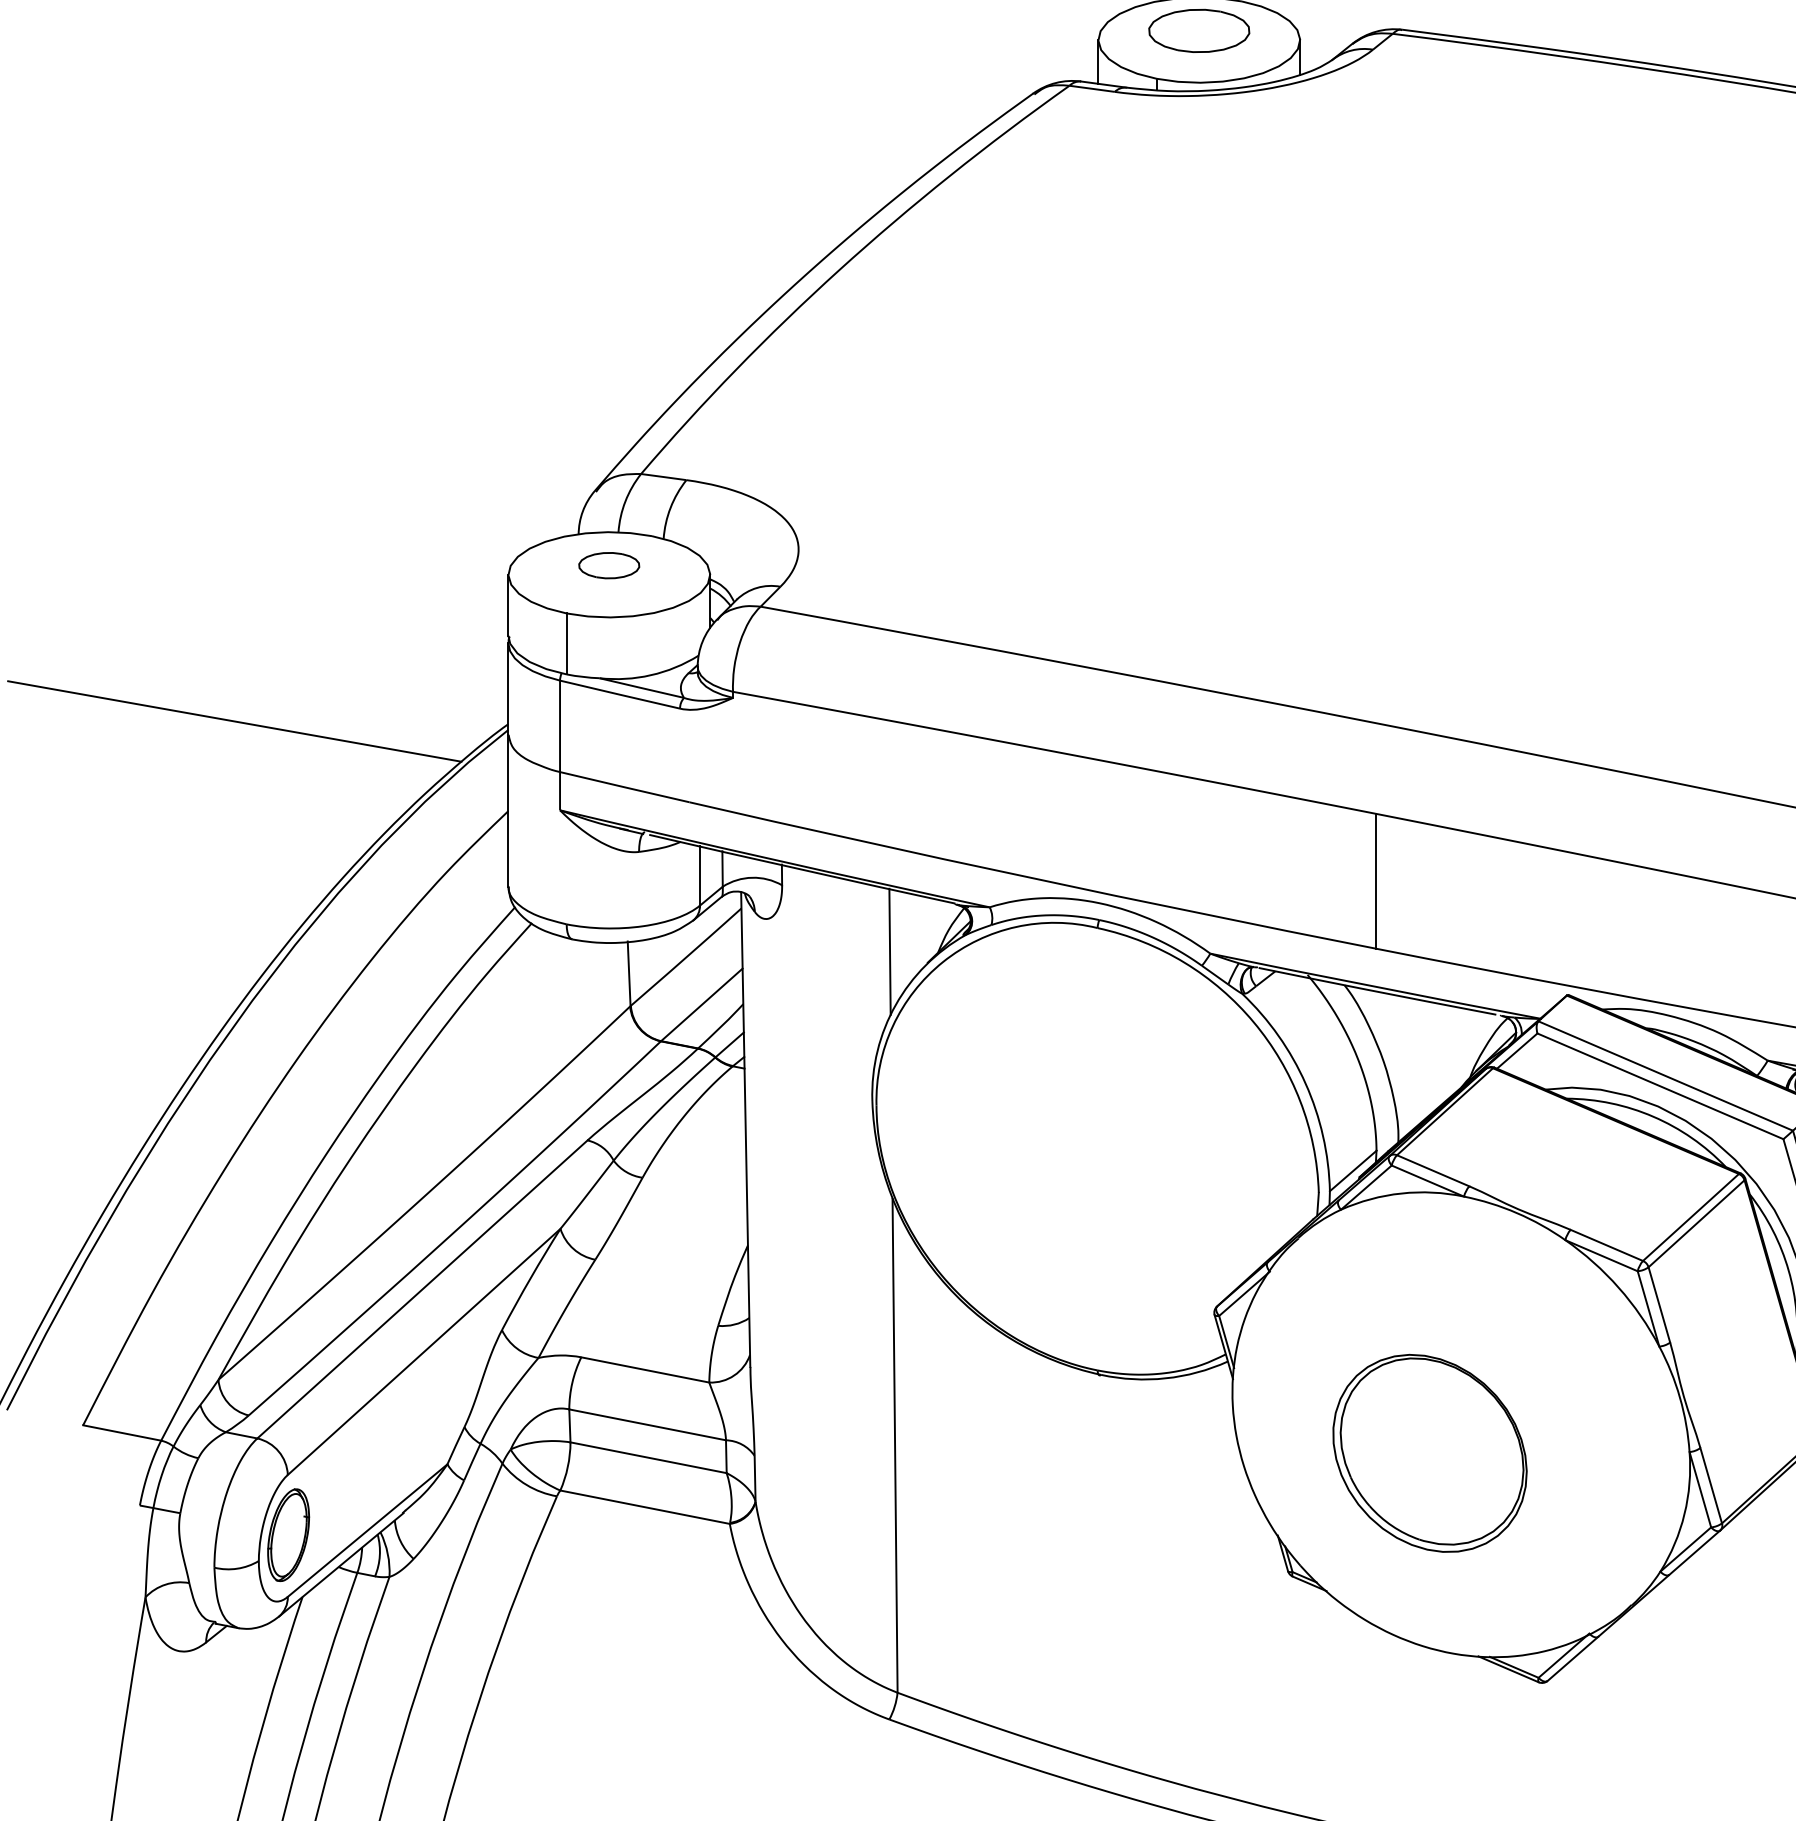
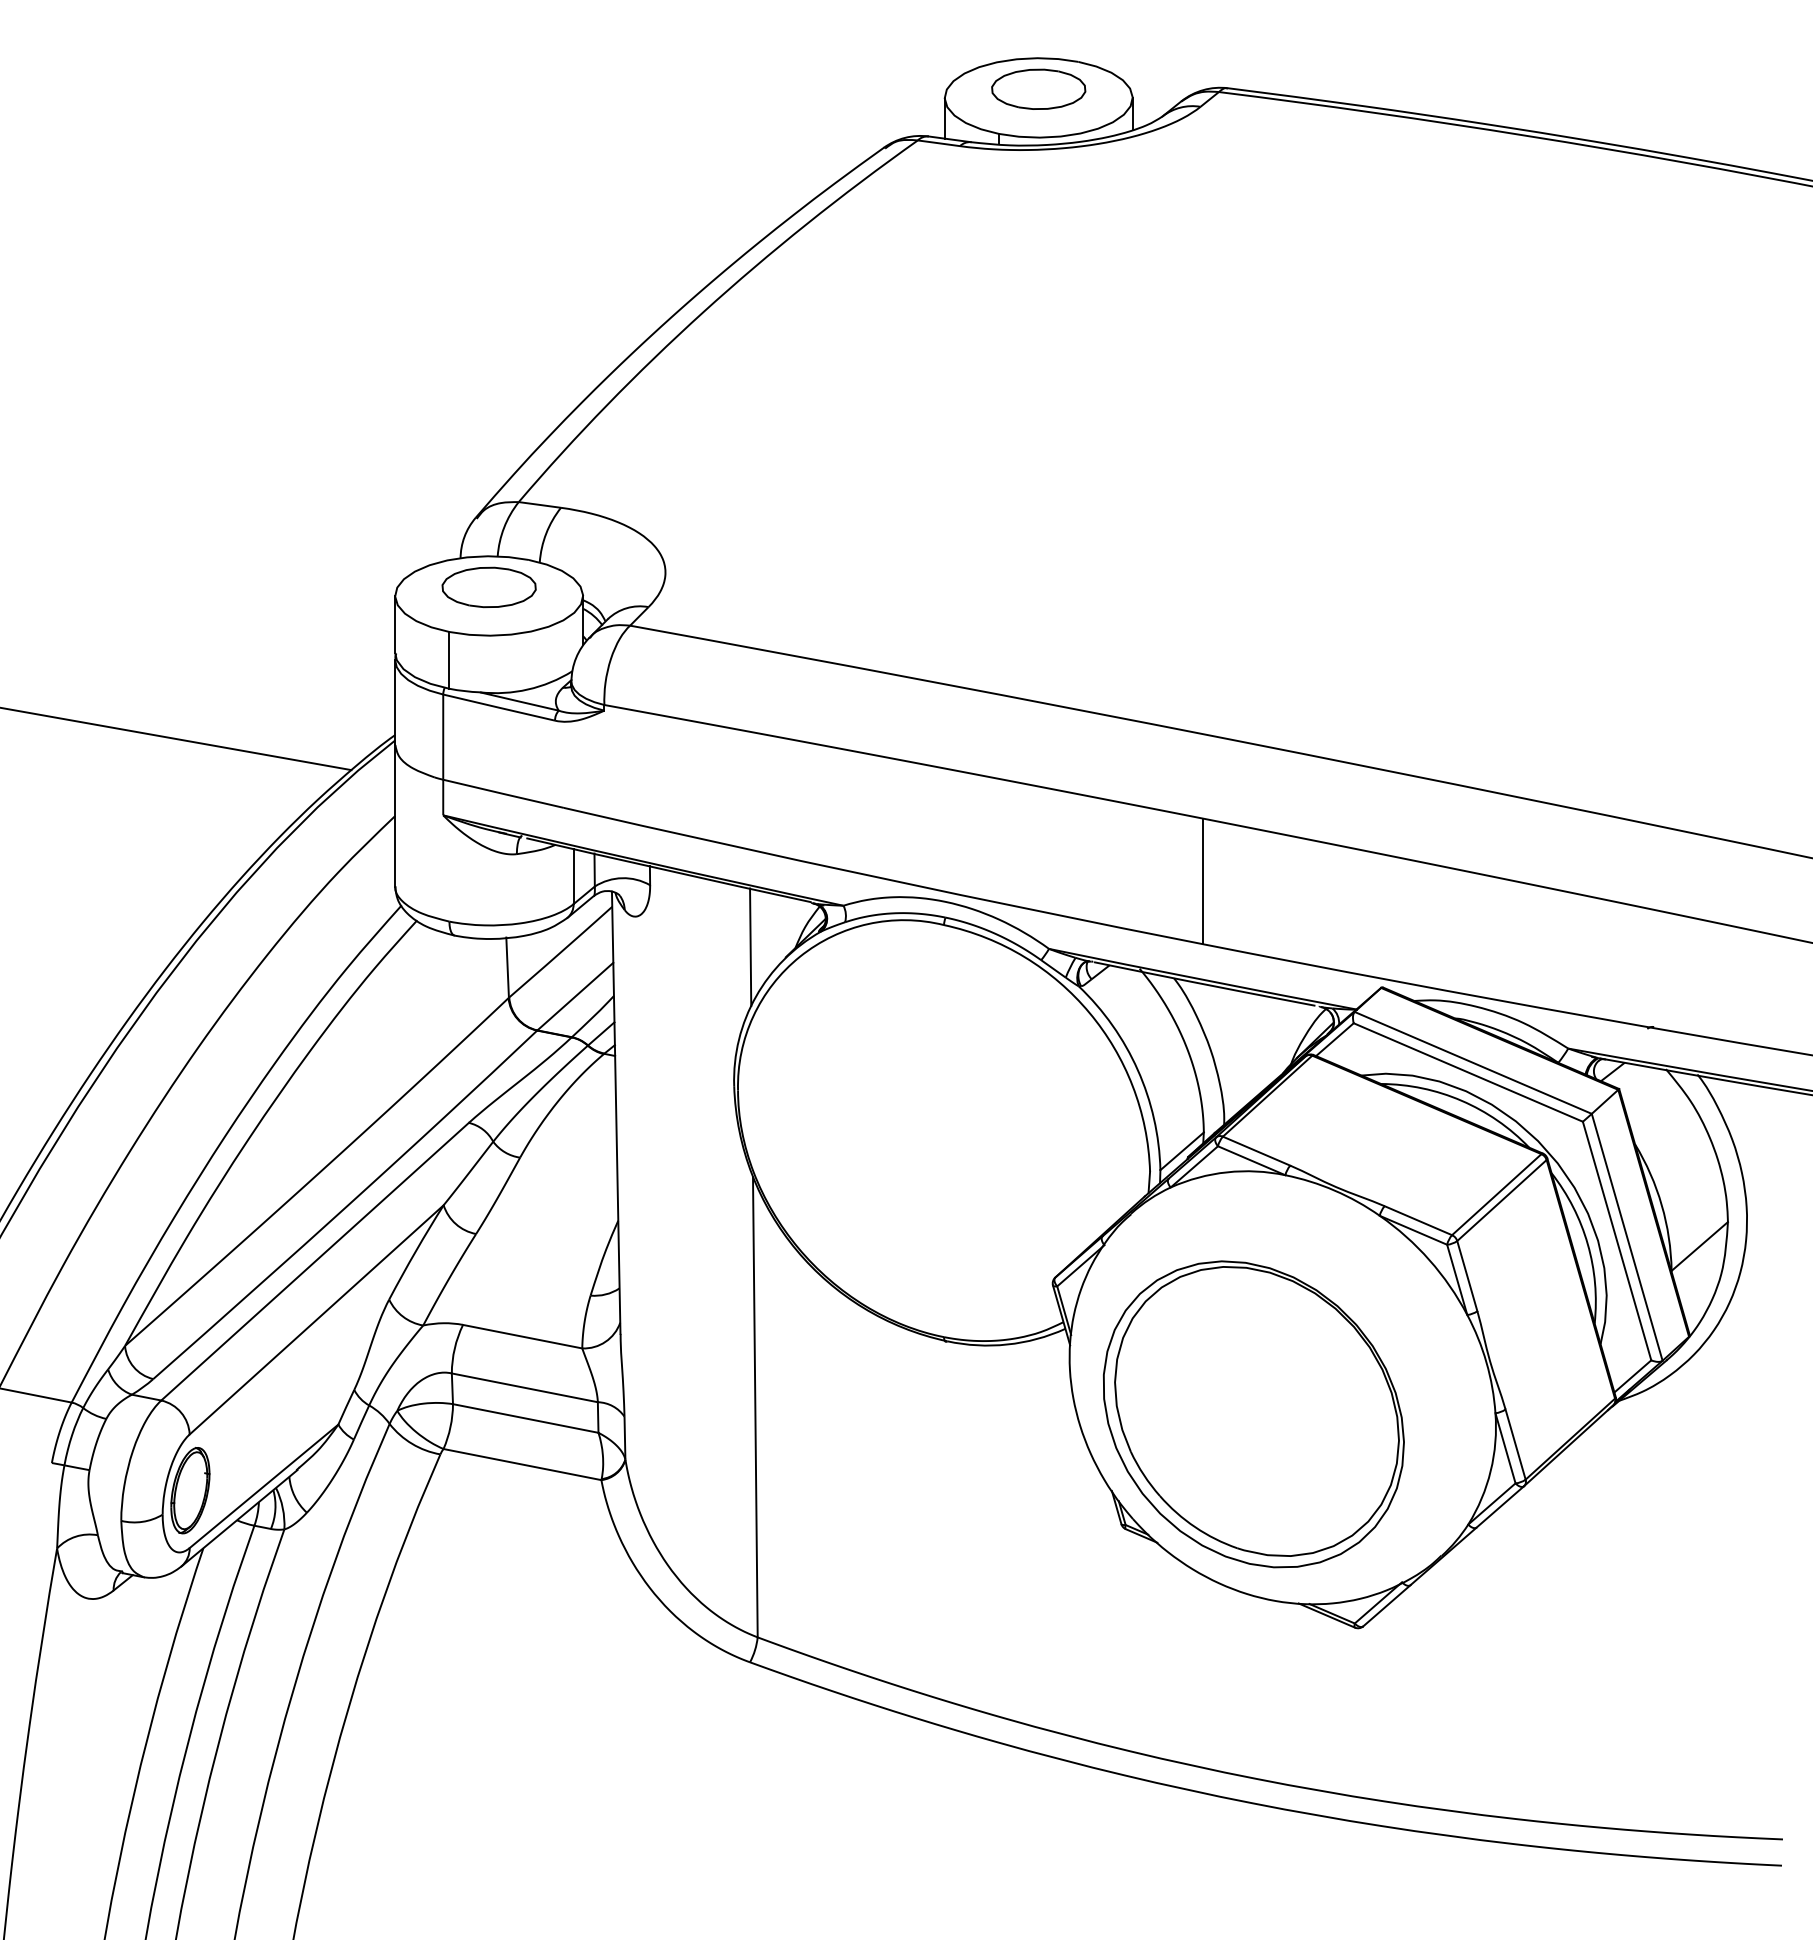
part: (608, 565) -> (488, 587), size x1.67
part: (1429, 1453) -> (1253, 1414), size x1.67

